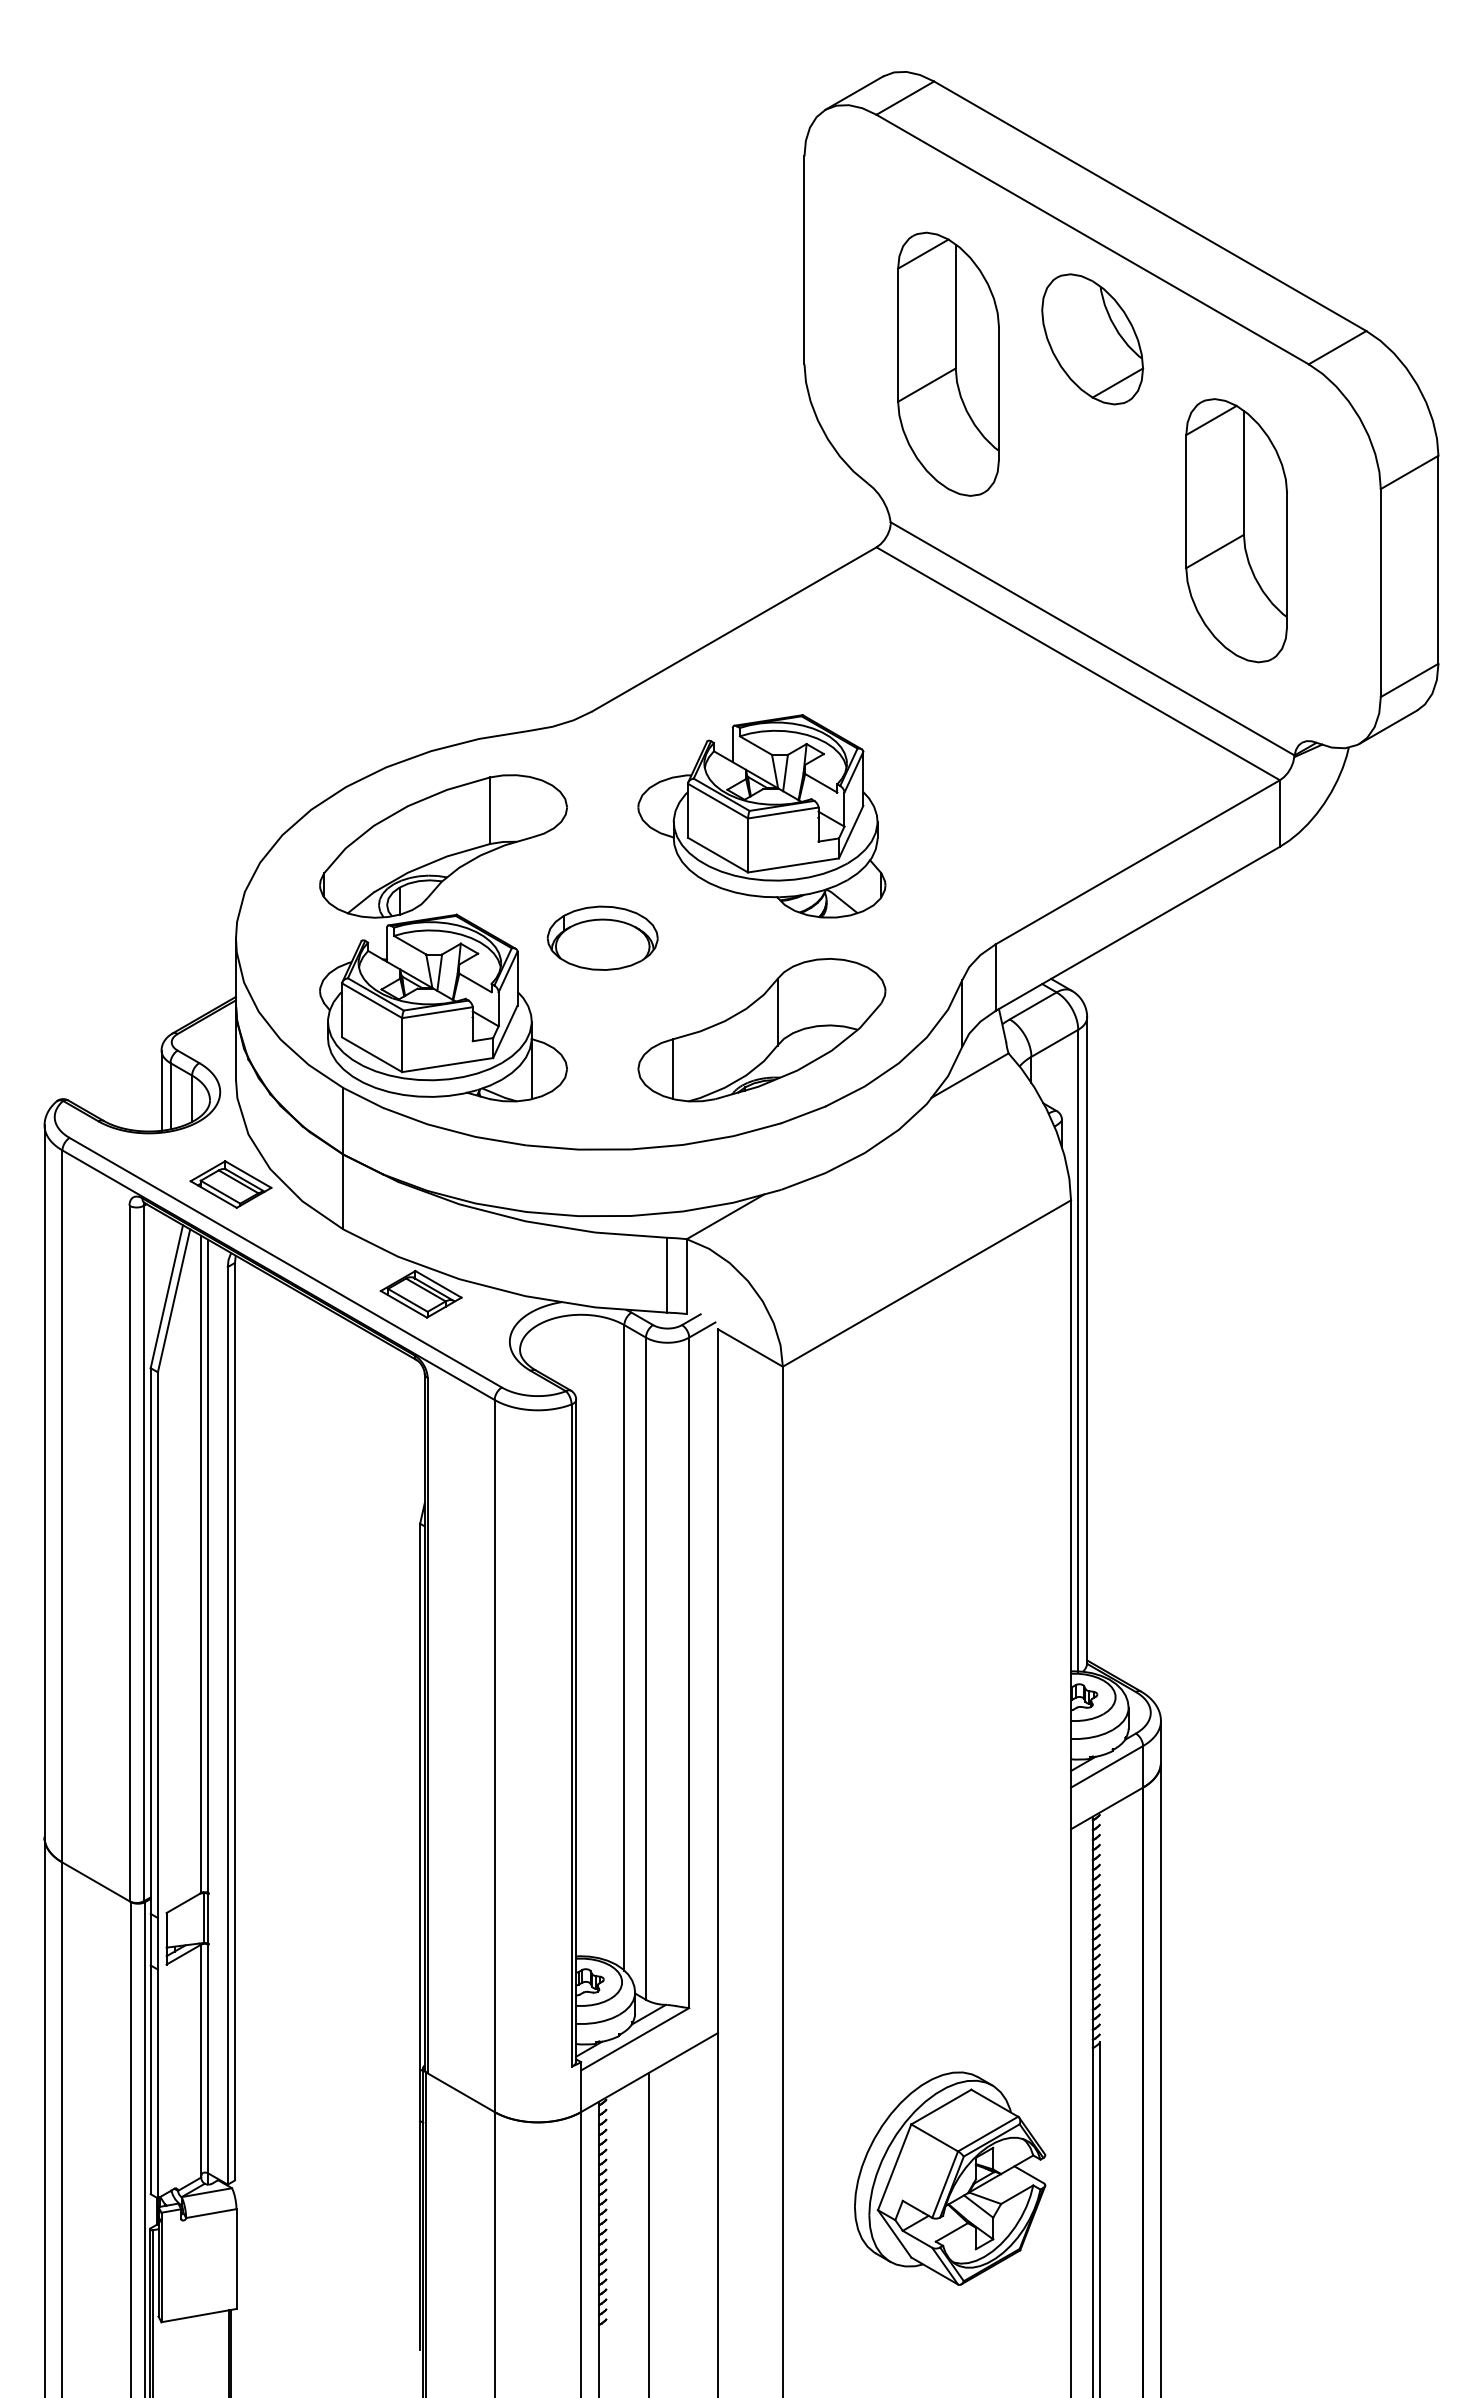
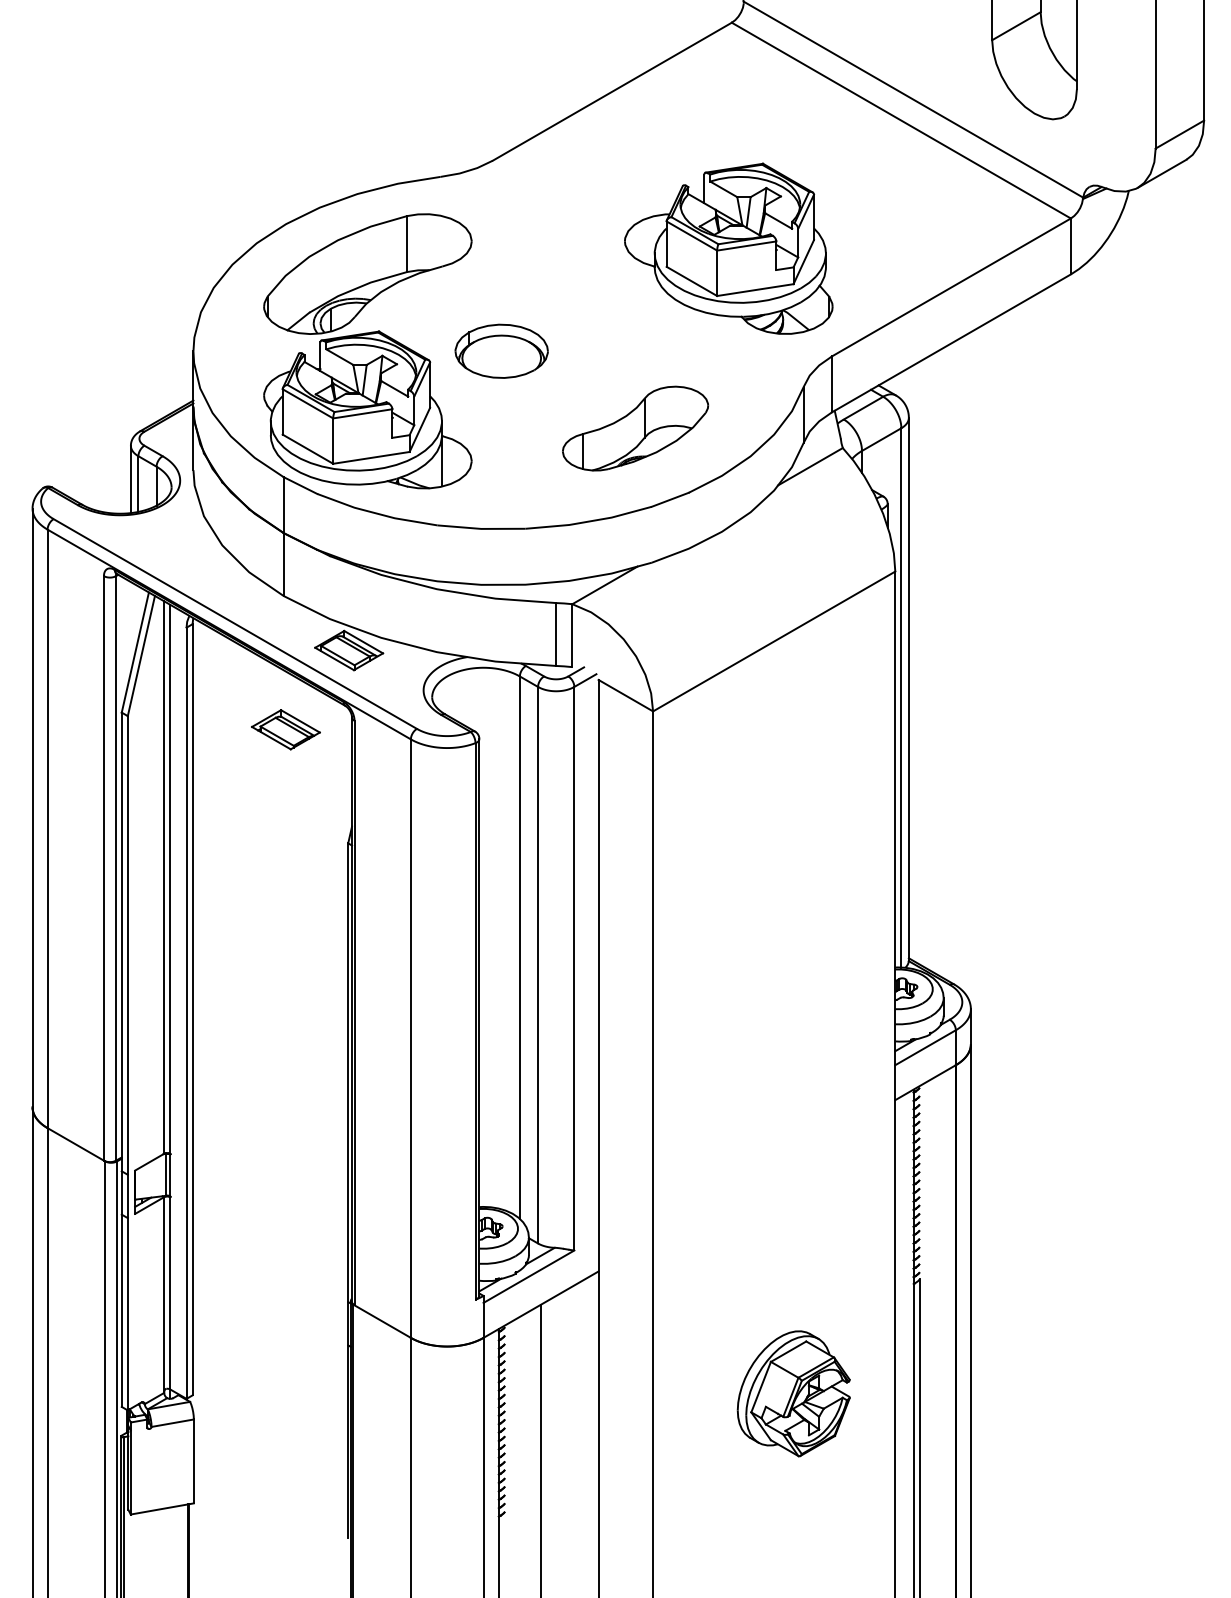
part: (761, 816) -> (728, 248), moved
part: (761, 1030) -> (635, 428), size x0.7
part: (230, 1184) -> (285, 729), moved
part: (950, 2178) -> (793, 1393), size x0.7

